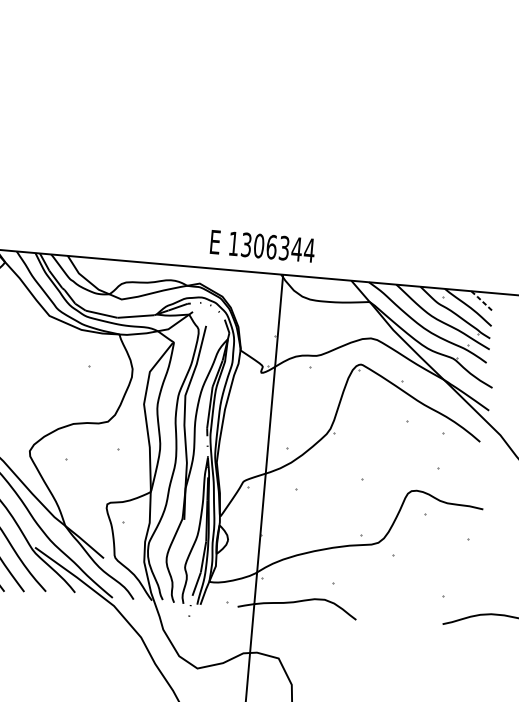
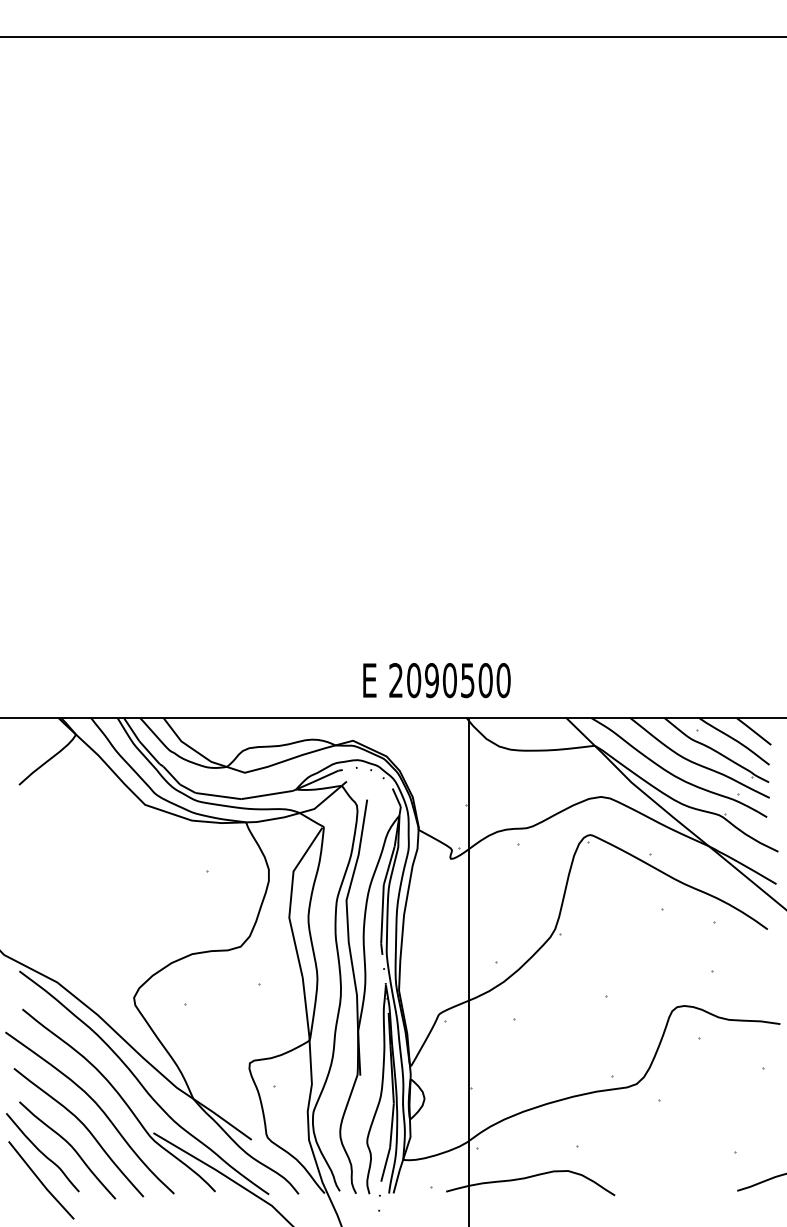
text: (272, 247) -> (450, 680), 1306344 -> 2090500
line: (482, 301) -> (753, 731), dashed -> solid

